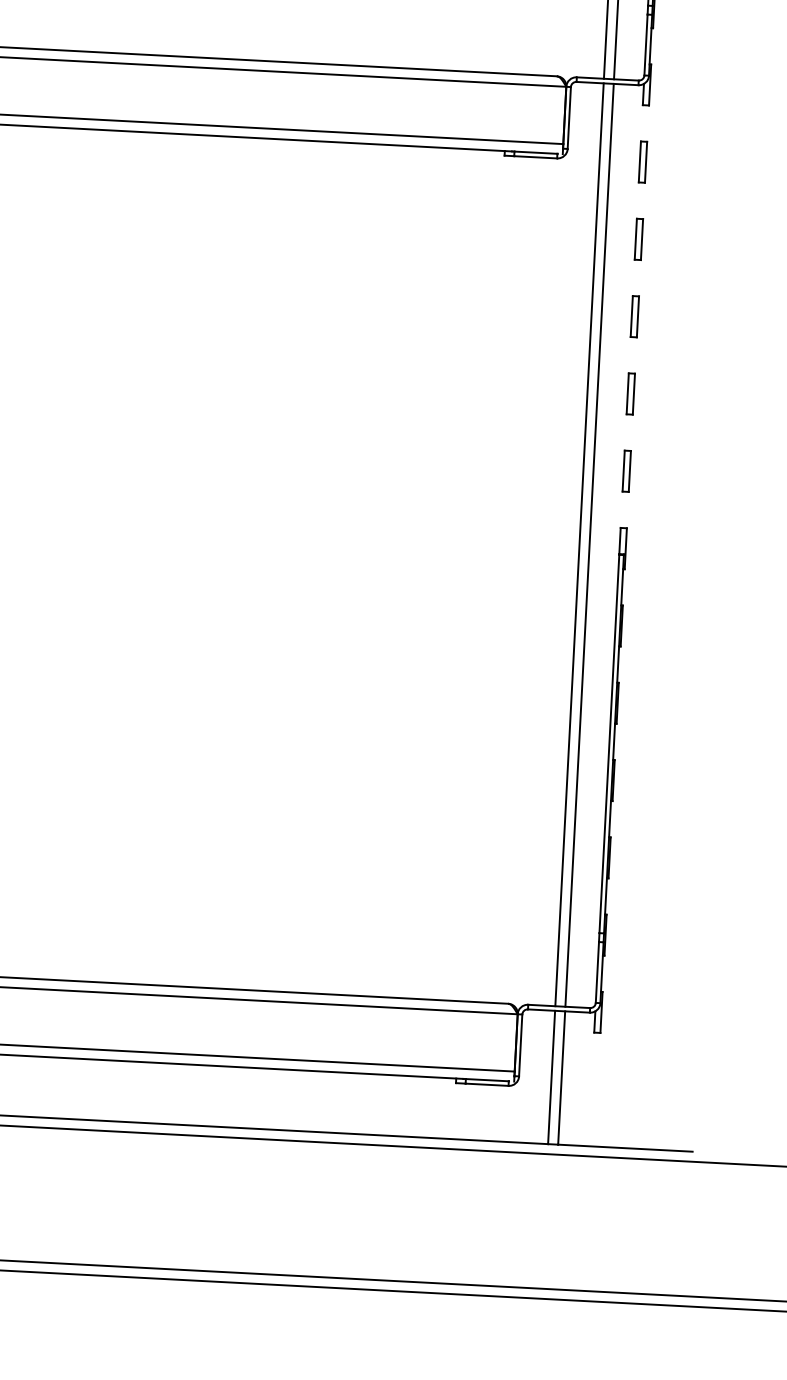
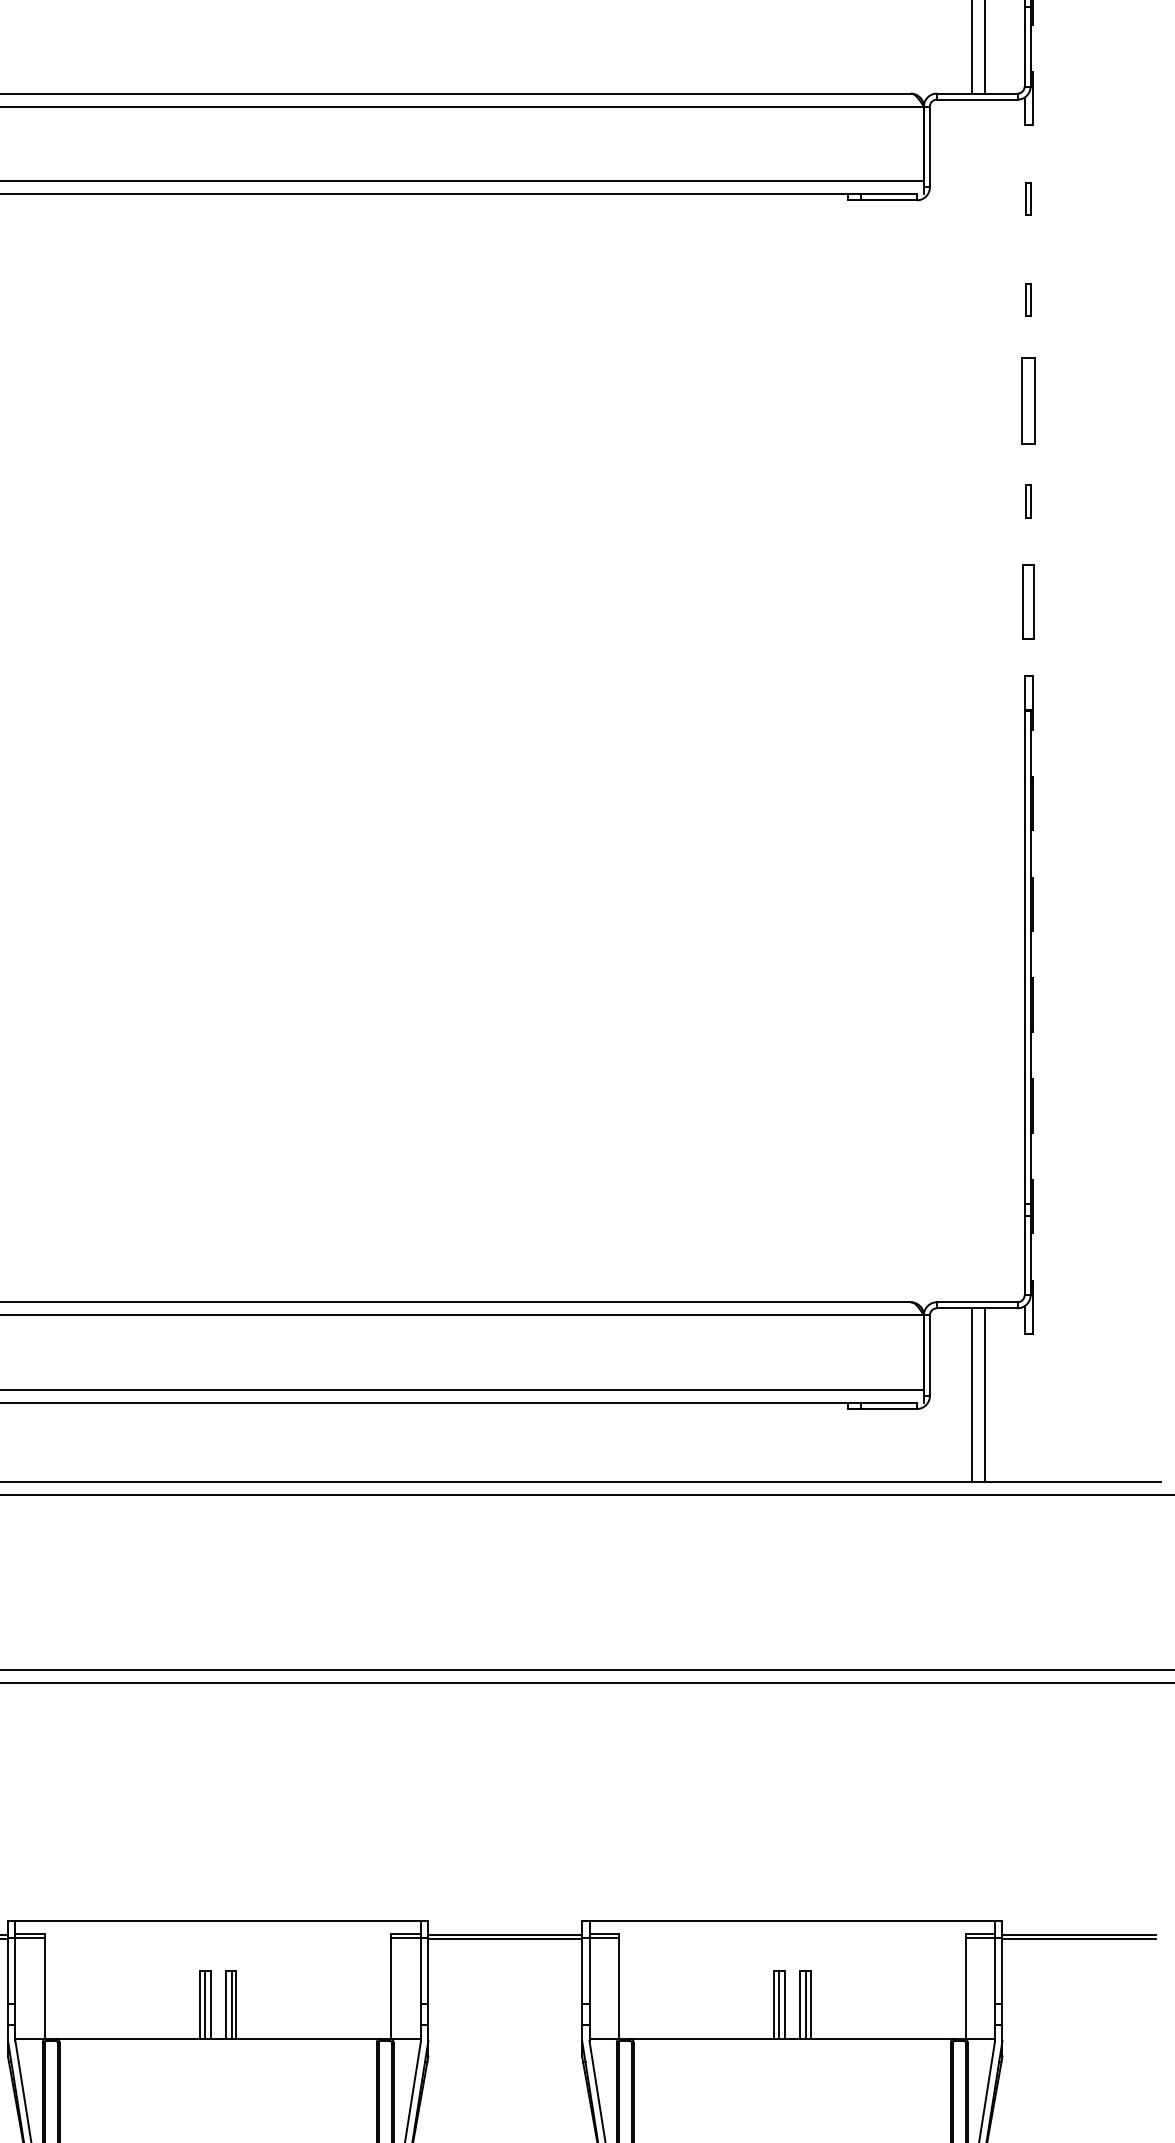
part: (642, 162) -> (1028, 199), size x0.6
part: (638, 238) -> (1028, 299), size x0.6
part: (634, 316) -> (1028, 400), size x1.6
part: (630, 394) -> (1028, 501), size x0.6
part: (626, 471) -> (1028, 602), size x1.4
line: (579, 544) -> (972, 700), removed
line: (589, 544) -> (985, 700), removed

